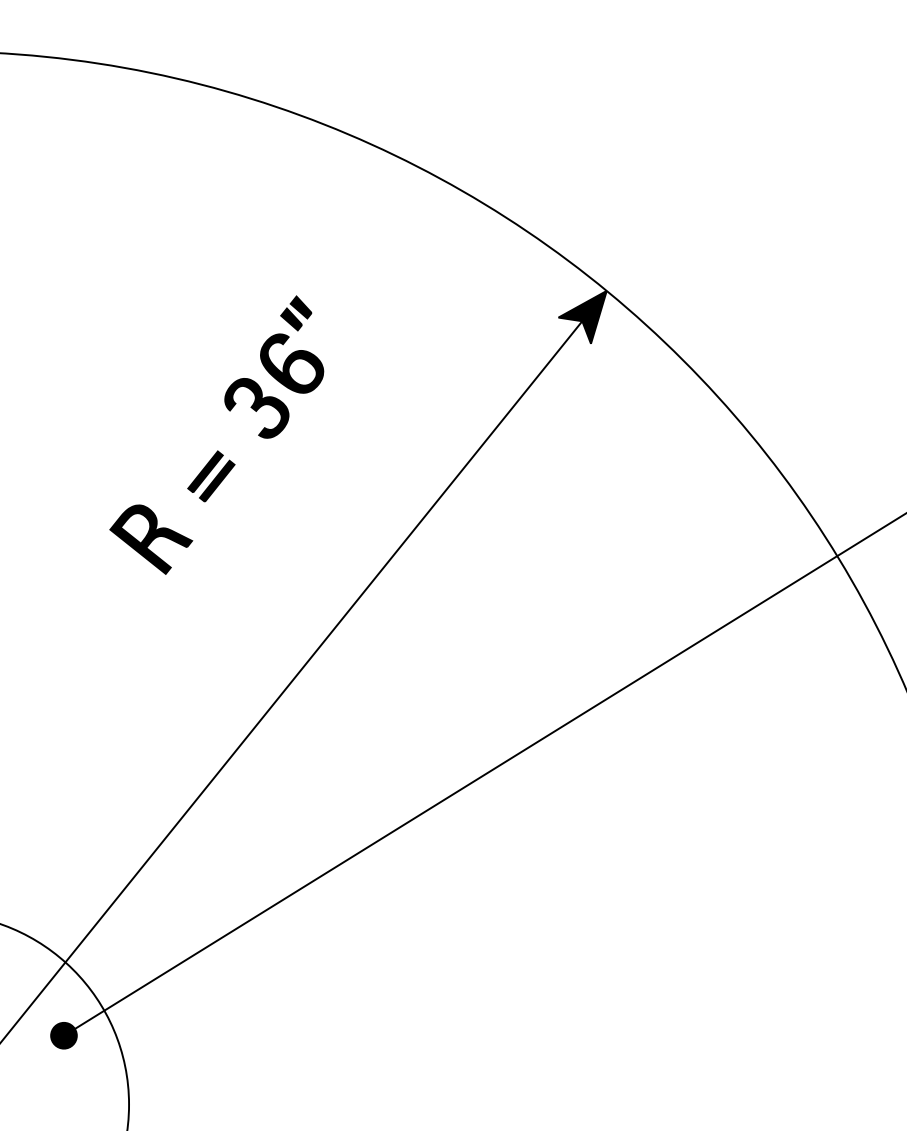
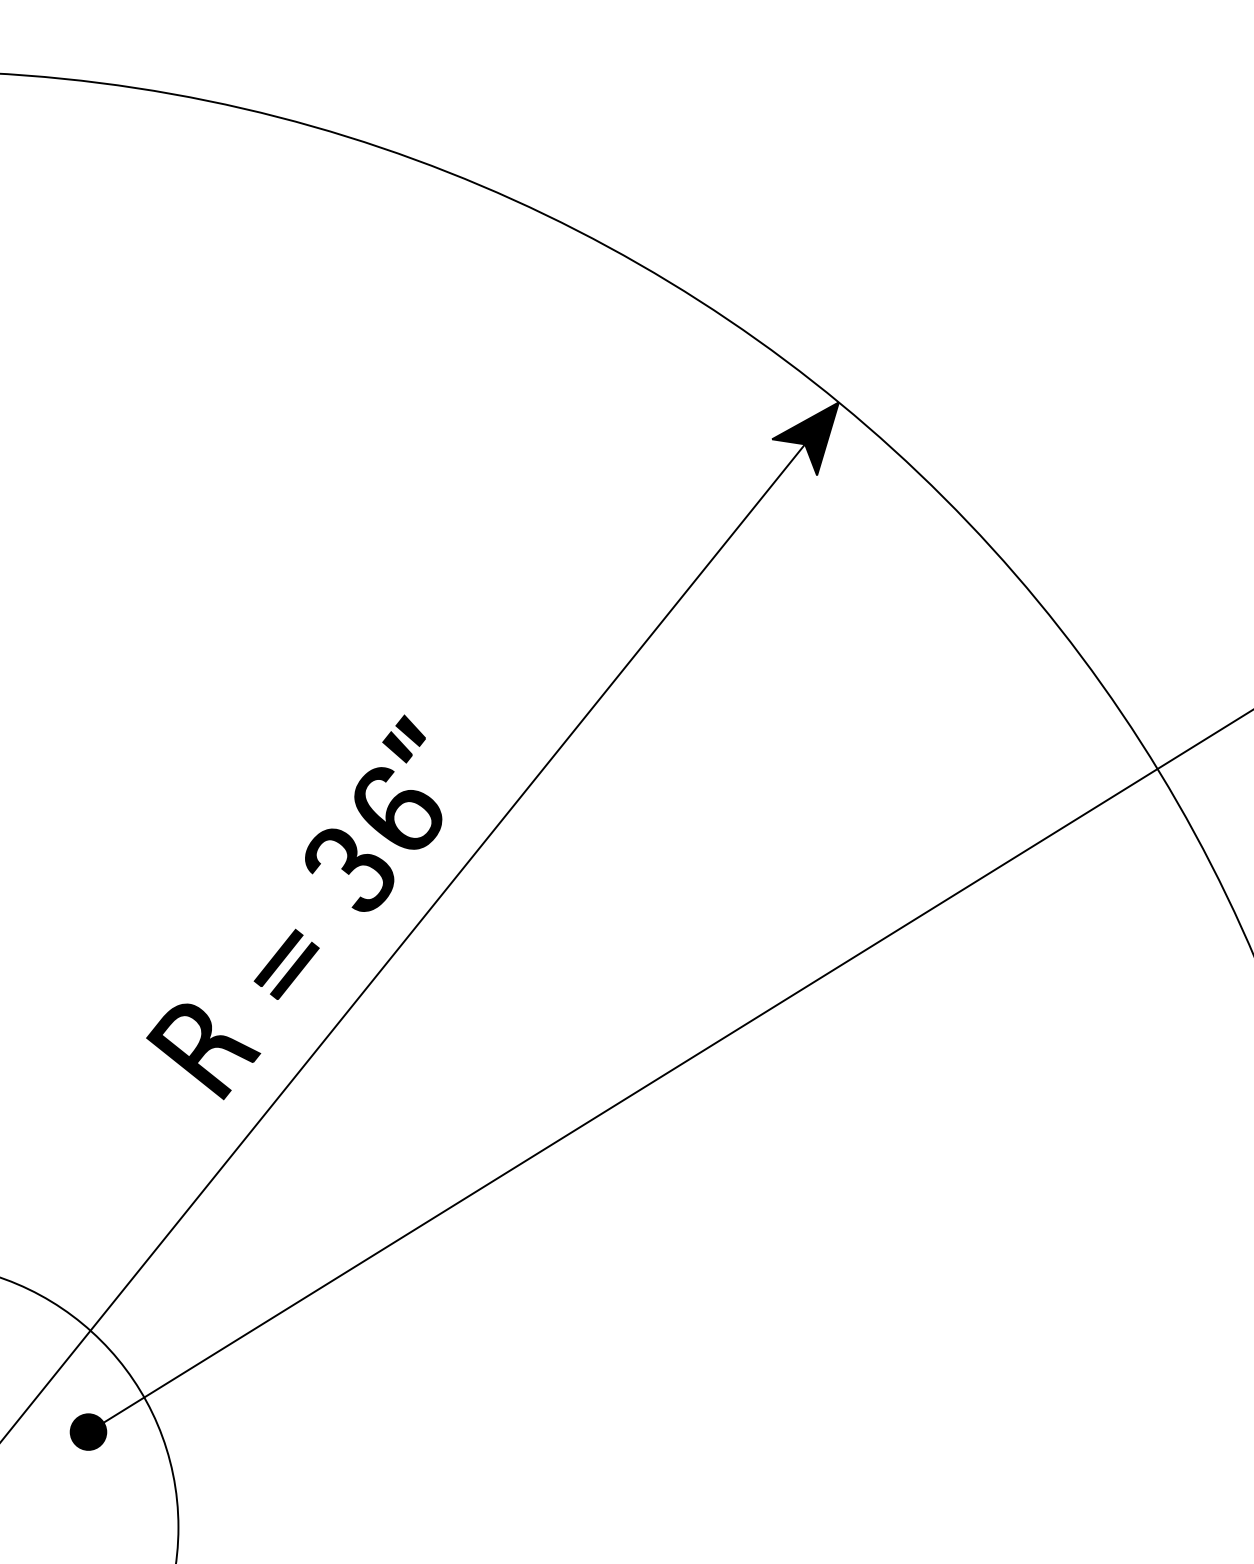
part: (217, 450) -> (295, 928), moved

